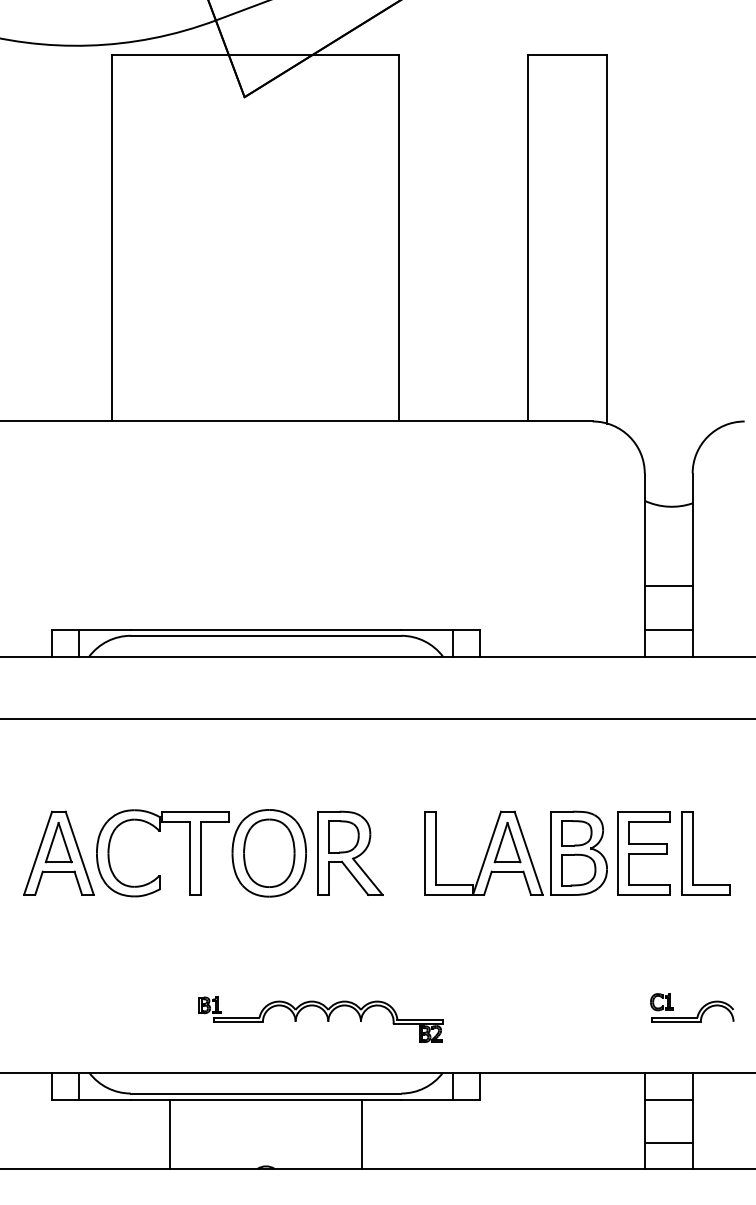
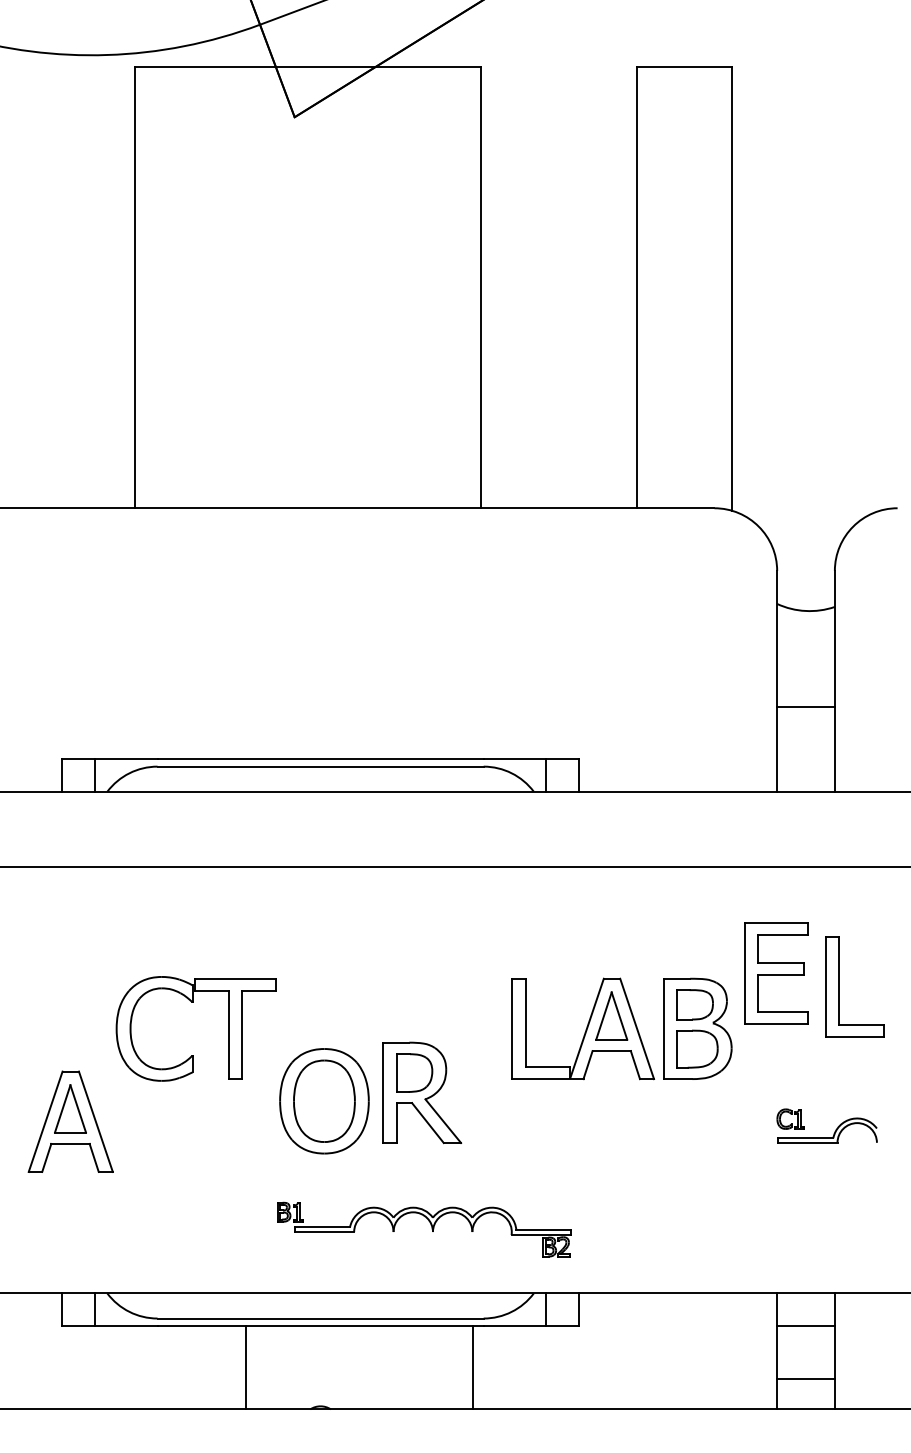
line: (668, 629) -> (805, 759), removed
part: (58, 852) -> (70, 1120), moved
part: (350, 852) -> (422, 1091), moved
part: (268, 853) -> (323, 1101), moved
part: (643, 853) -> (775, 973), moved
part: (693, 853) -> (839, 986), moved
part: (698, 1011) -> (834, 1130), moved
part: (326, 1017) -> (430, 1226), moved
line: (170, 1133) -> (246, 1366), moved
line: (361, 1133) -> (472, 1366), moved

